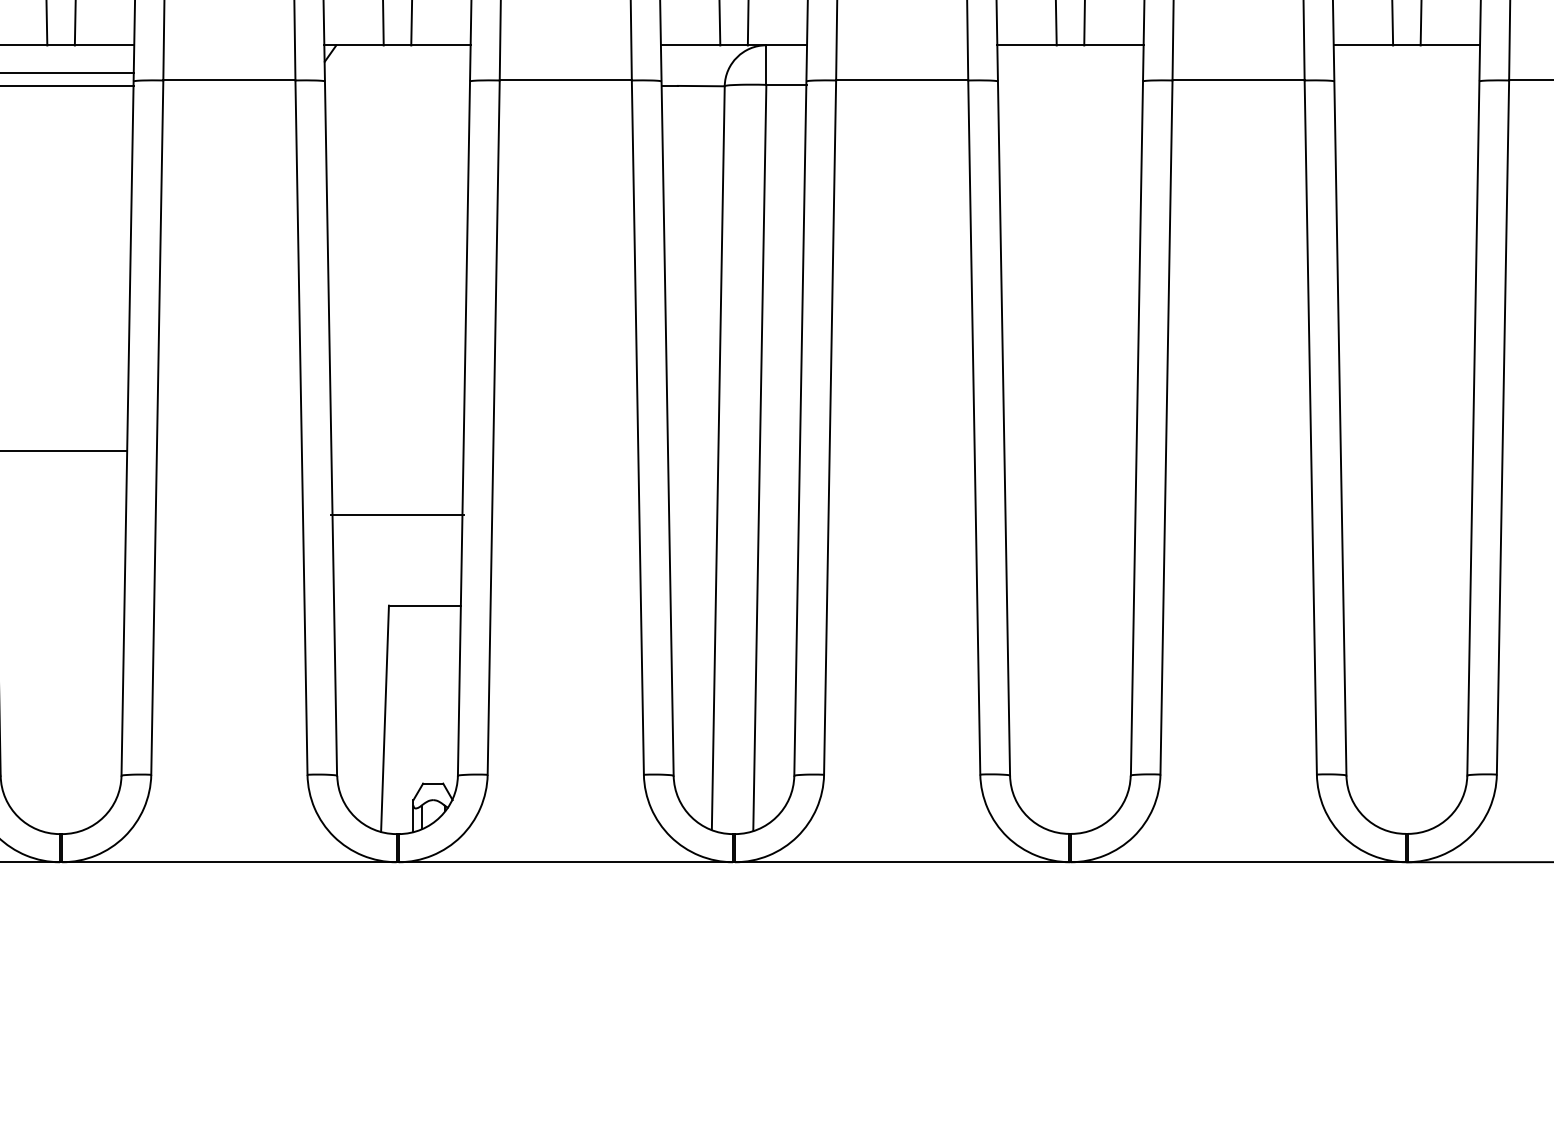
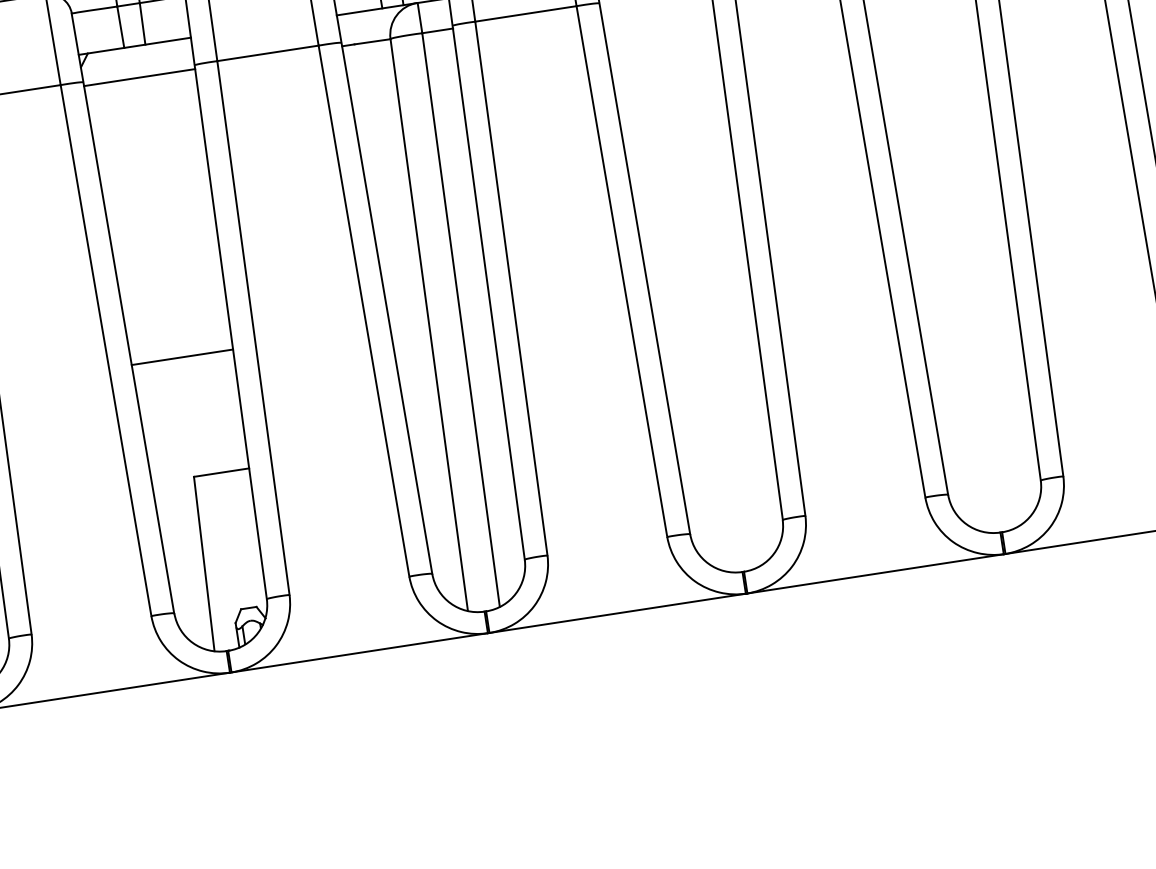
line: (397, 86) -> (139, 77), added
line: (397, 515) -> (182, 357), moved

